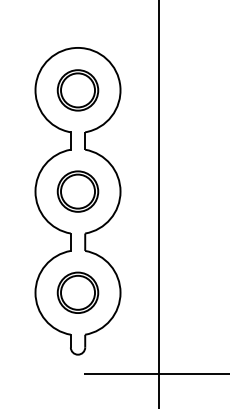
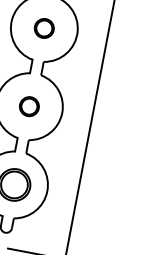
part: (77, 90) -> (43, 28), size x0.6
part: (77, 191) -> (29, 106), size x0.6

